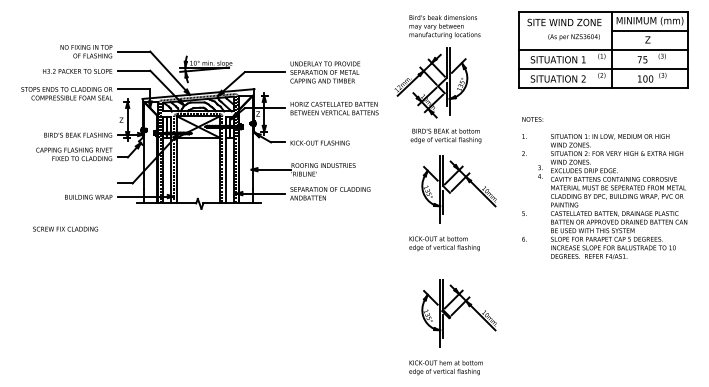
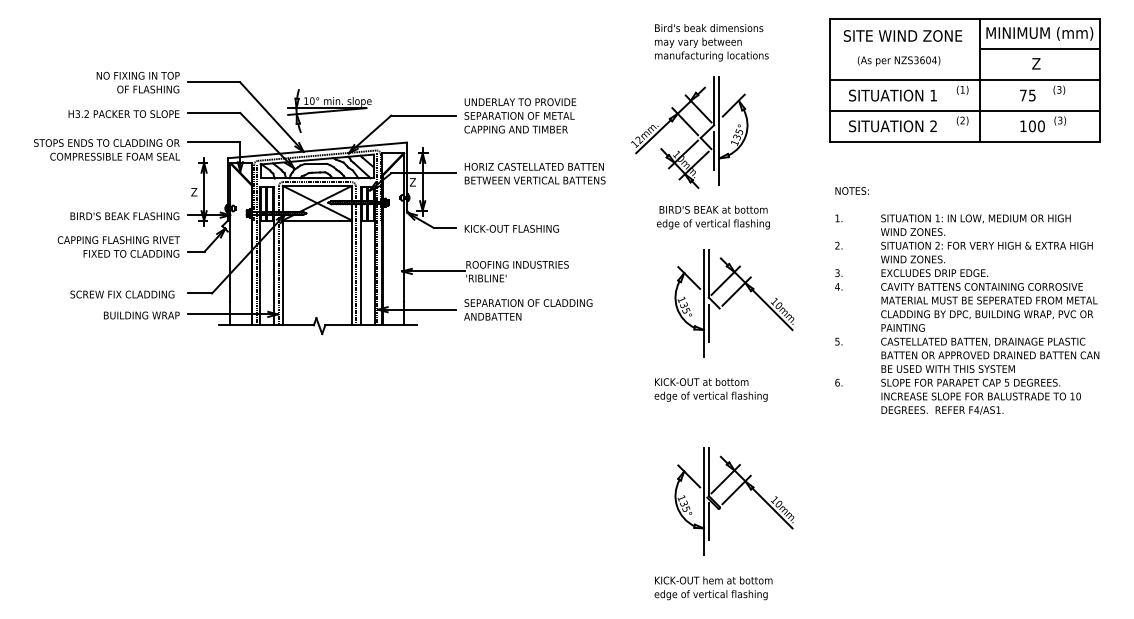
text: (573, 37) -> (898, 61), moved
text: (540, 171) -> (838, 279), moved
text: (65, 228) -> (122, 293), moved

